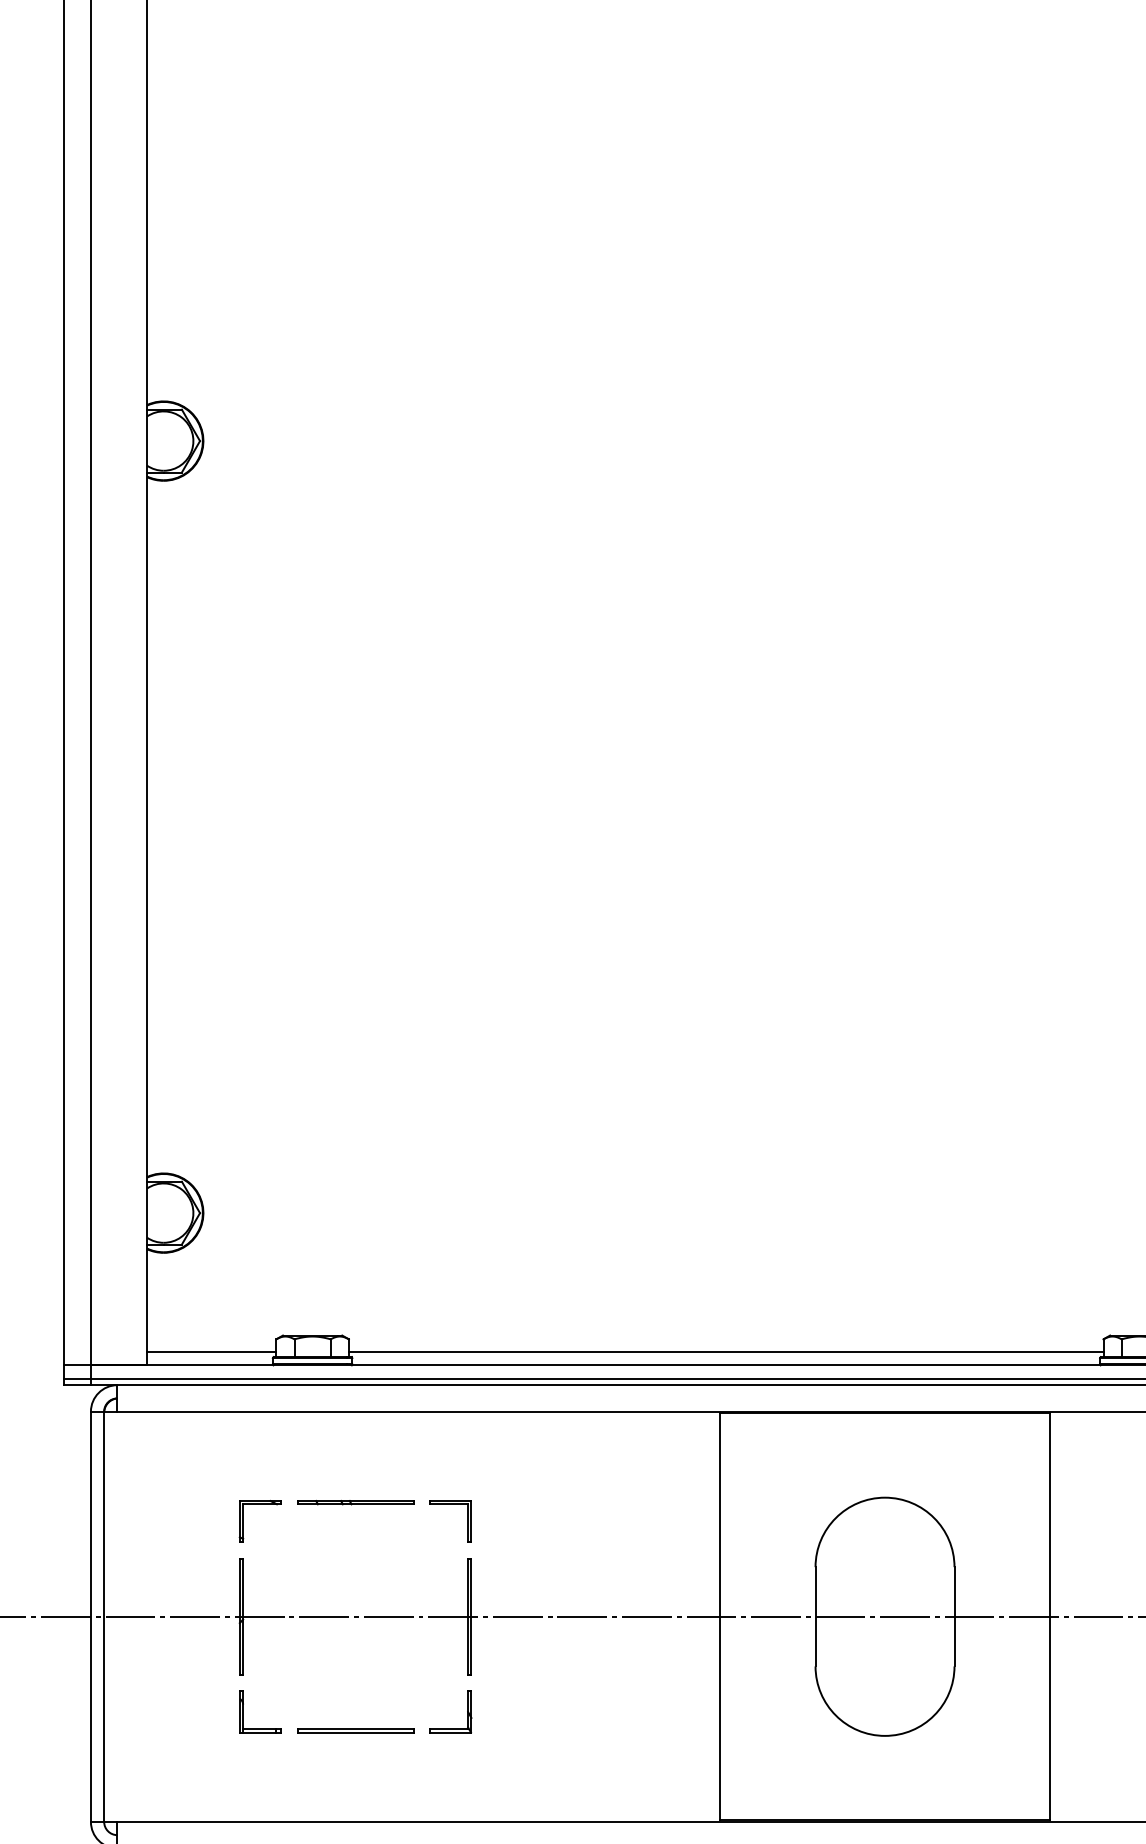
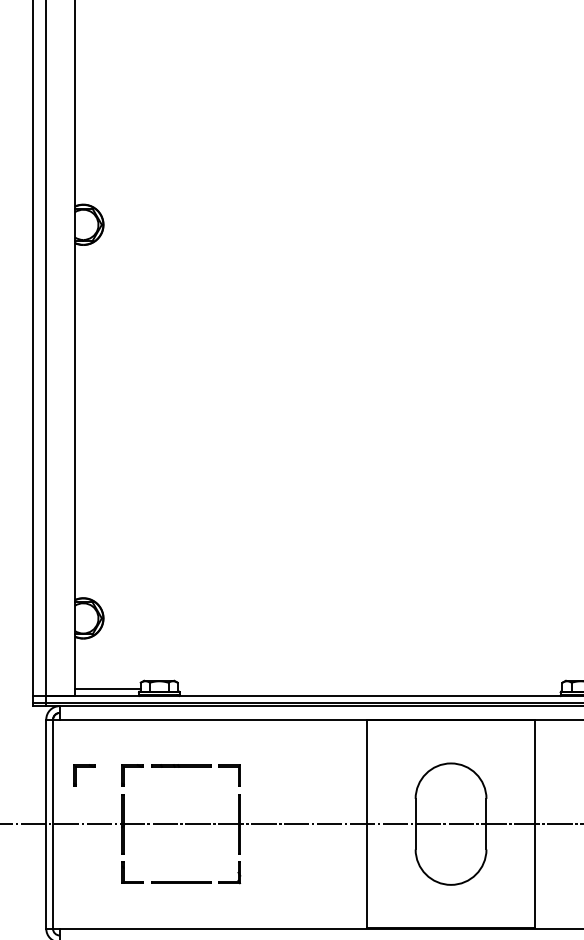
line: (725, 1352) -> (369, 689), removed
part: (165, 1505) -> (84, 767), added

